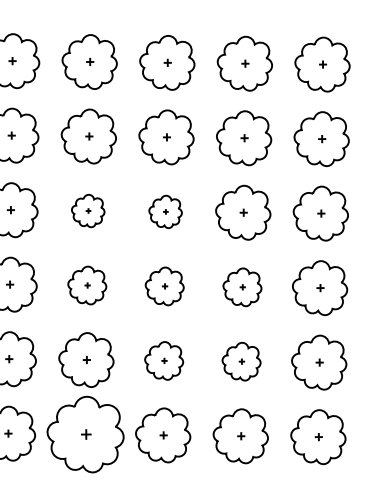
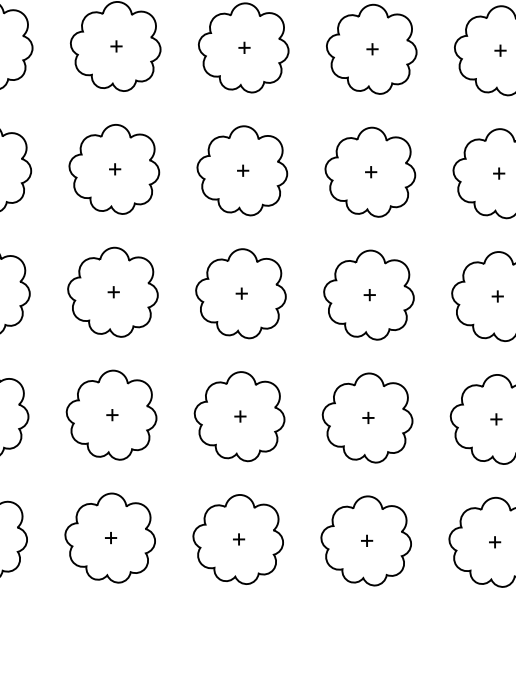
part: (88, 210) -> (115, 168), size x1.67
part: (165, 211) -> (242, 170), size x1.67
part: (87, 285) -> (113, 292), size x1.43
part: (164, 286) -> (240, 293), size x1.43
part: (242, 287) -> (369, 295), size x1.43
part: (164, 360) -> (240, 415), size x1.43
part: (241, 361) -> (367, 417), size x1.43
part: (85, 434) -> (110, 537), size x0.71

